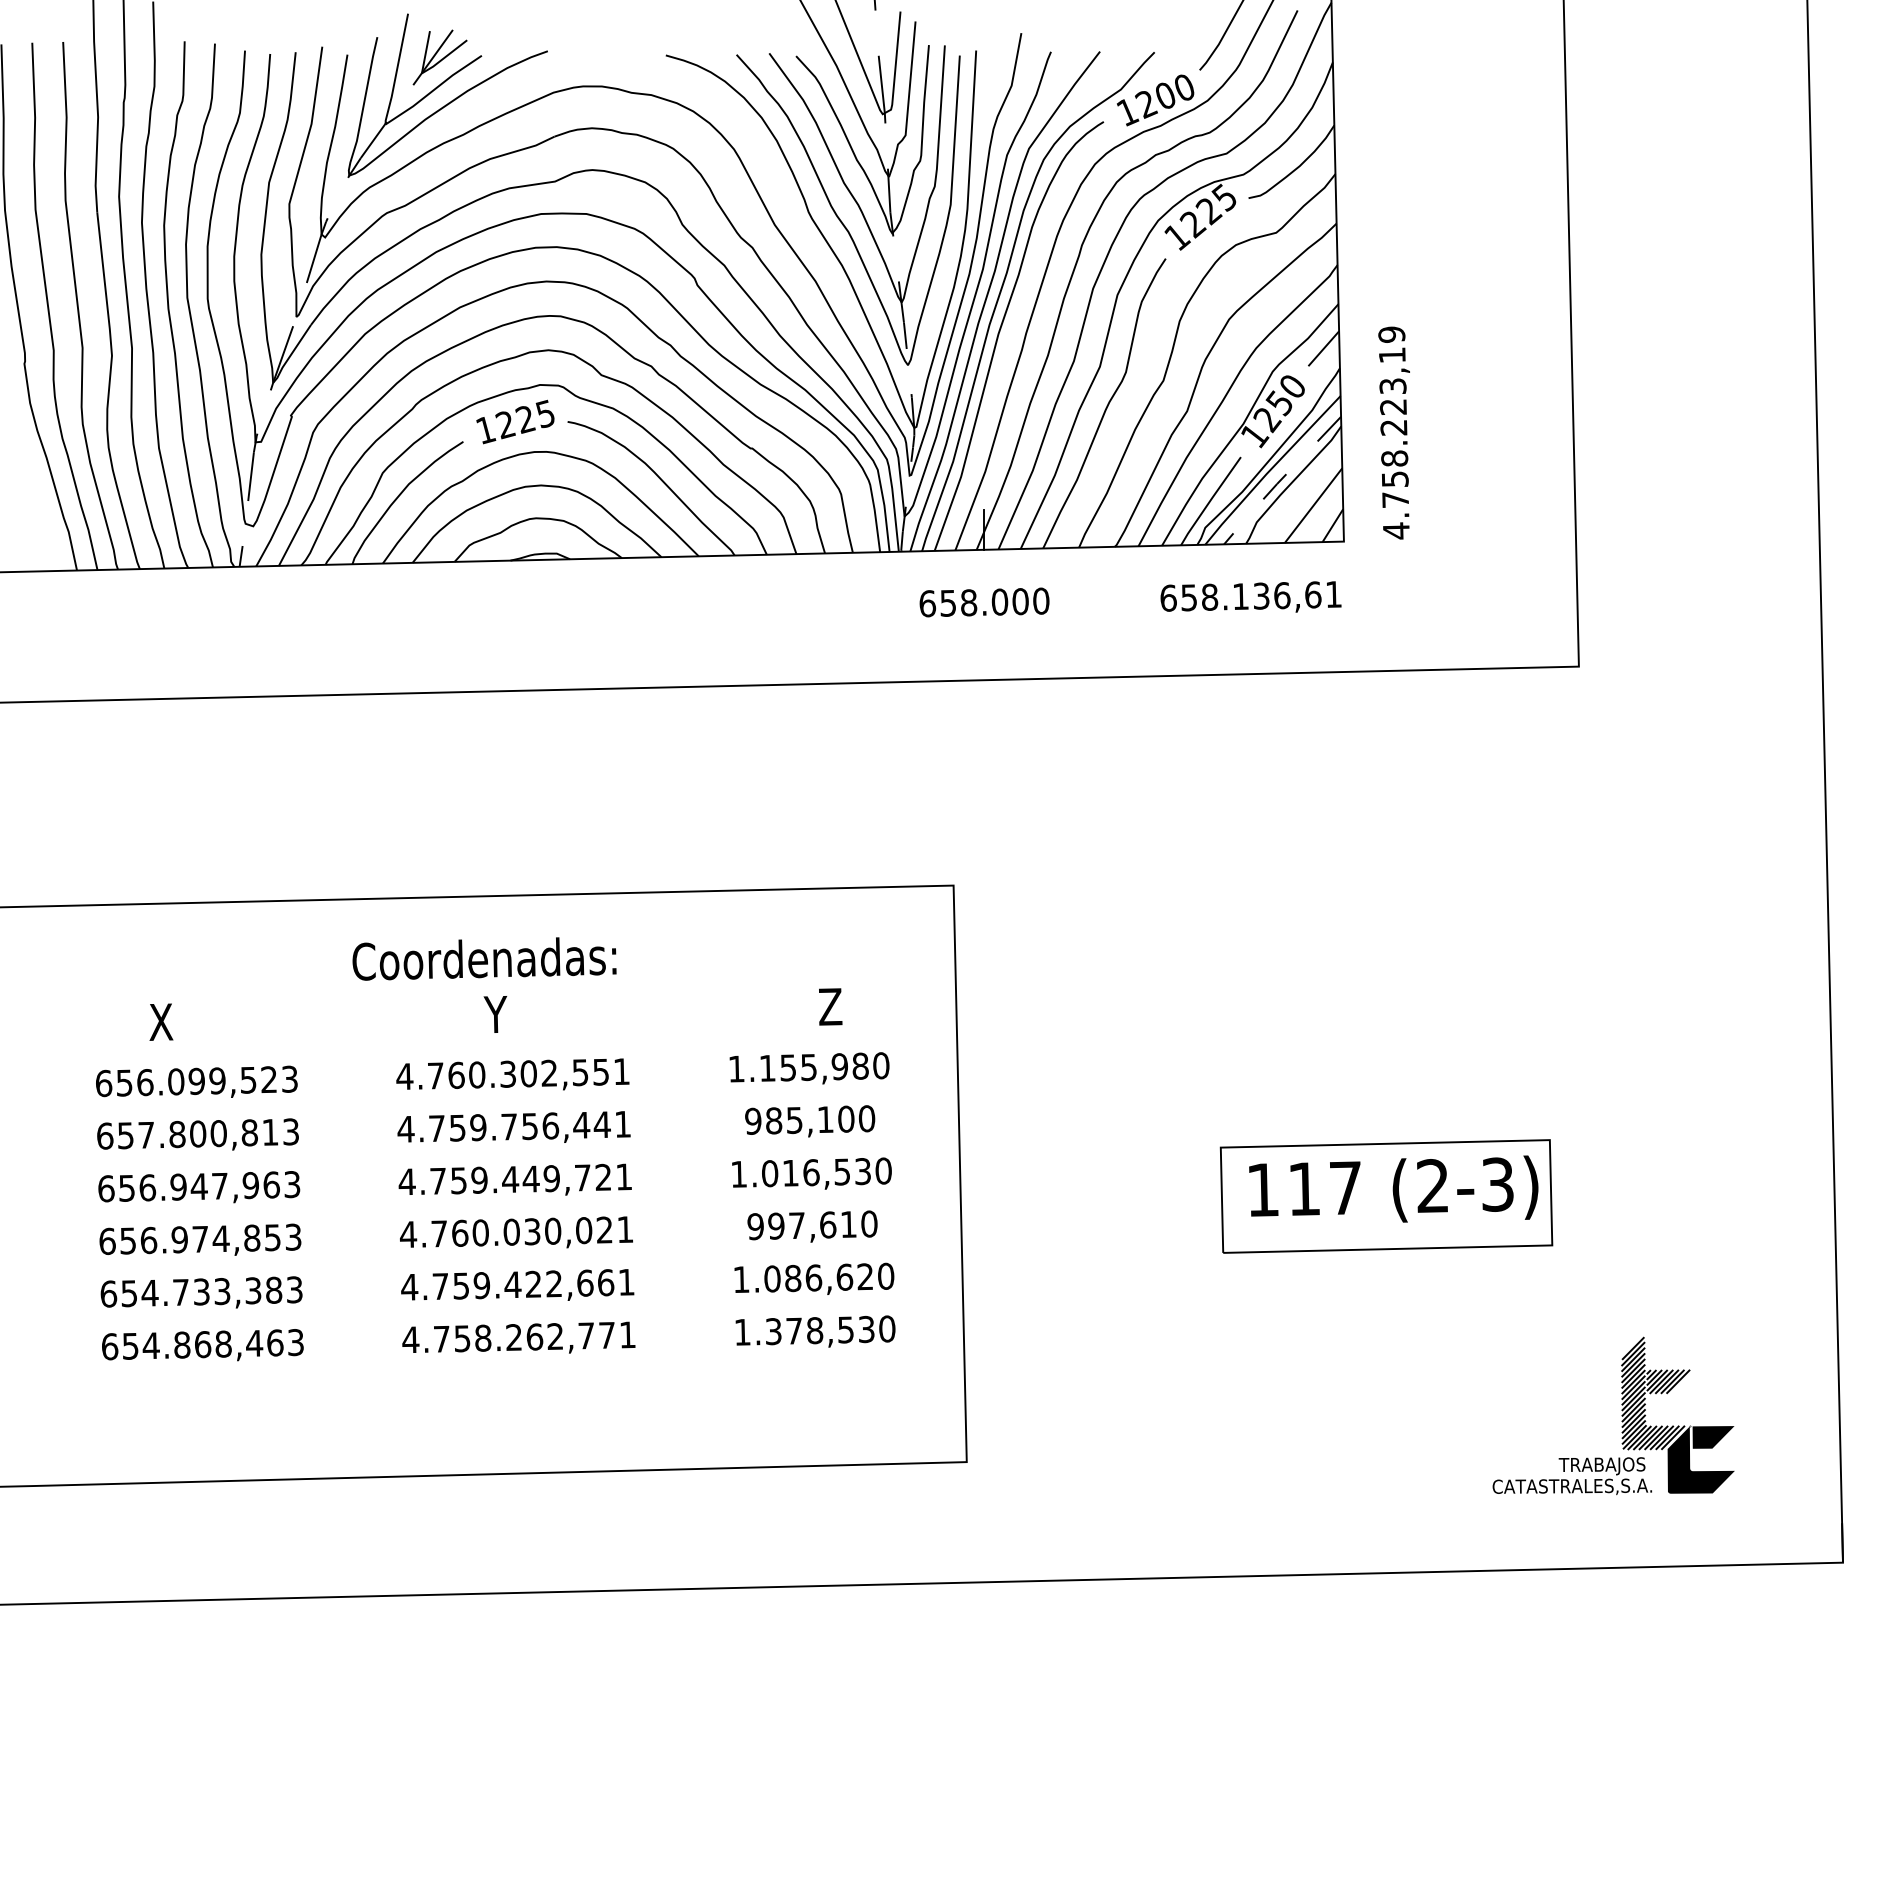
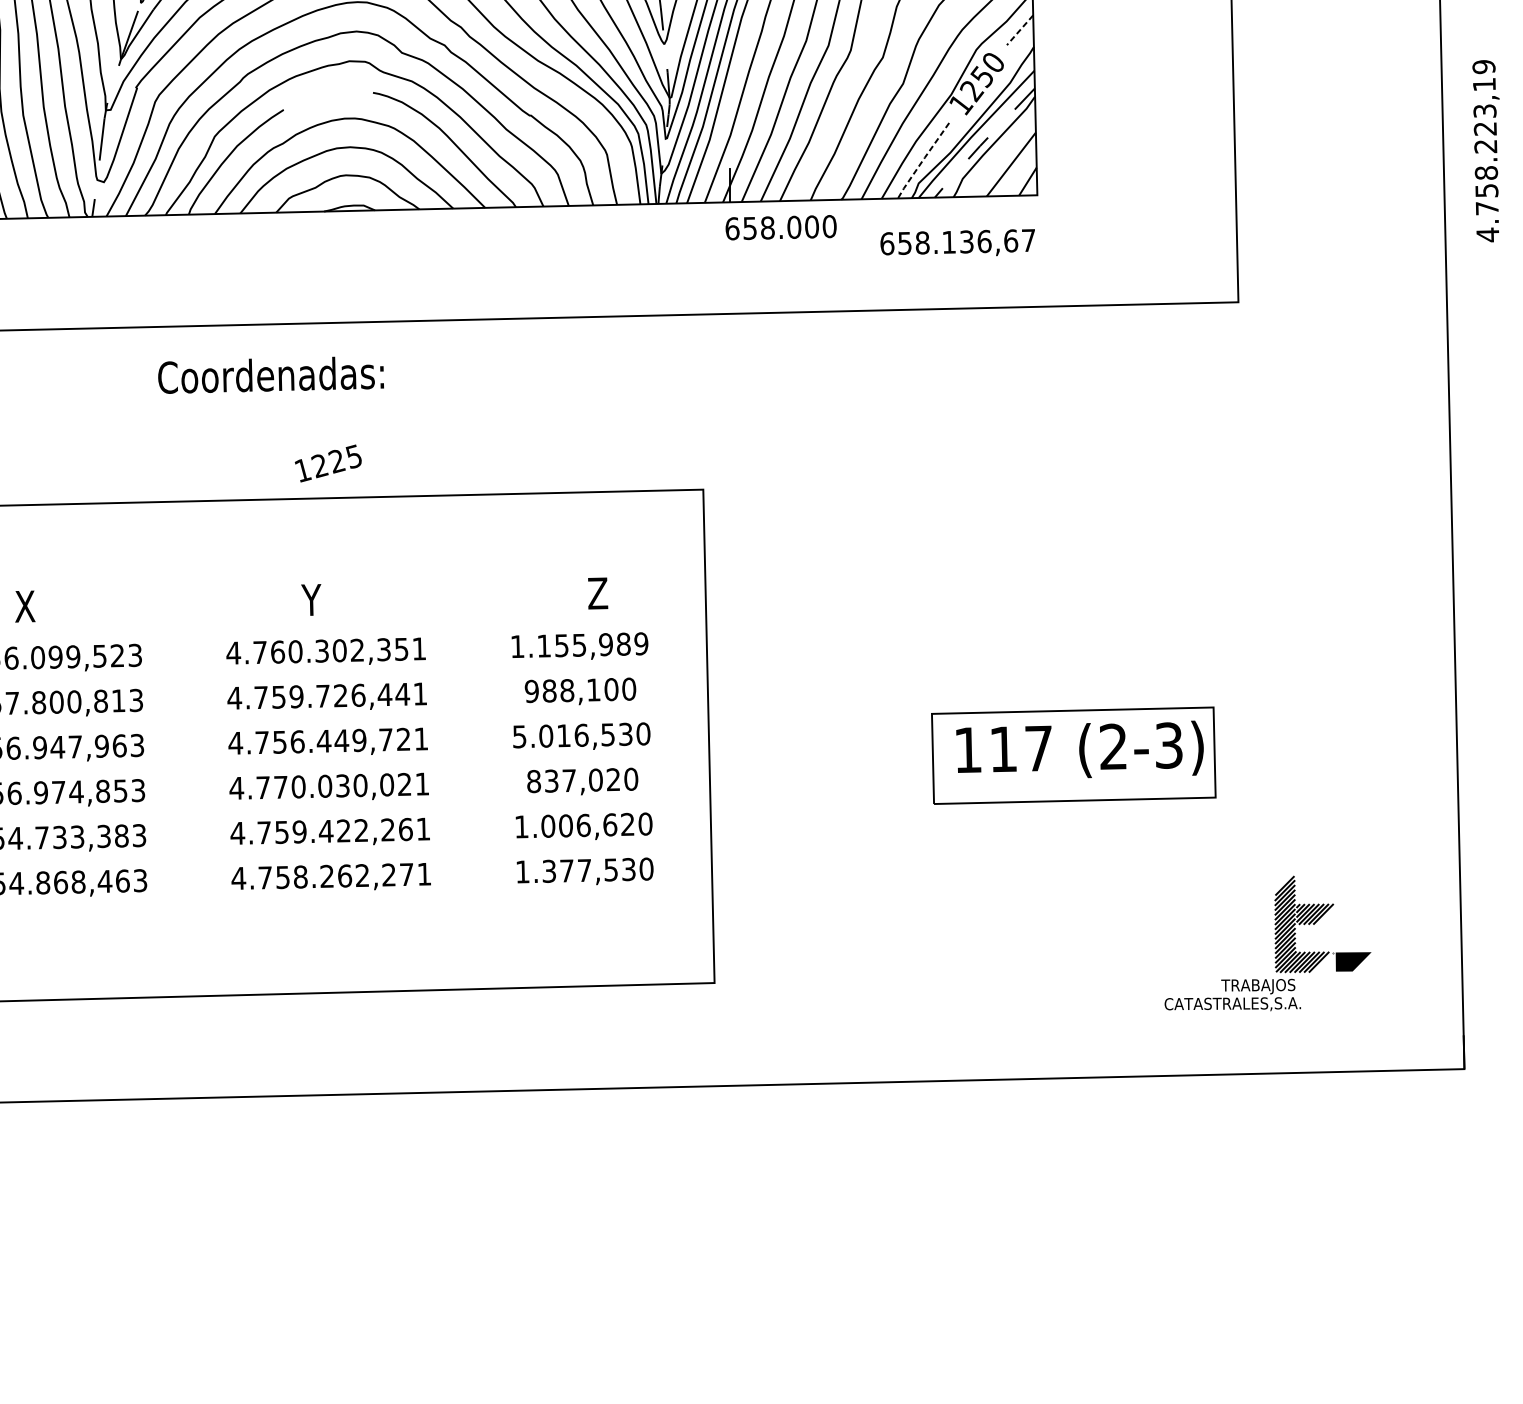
line: (1323, 349) -> (1019, 30), solid -> dashed
text: (515, 421) -> (328, 463), moved
text: (1393, 432) -> (1485, 150), moved
line: (1210, 500) -> (923, 160), solid -> dashed
text: (1333, 594) -> (1028, 240), 658.136,61 -> 658.136,67
text: (984, 602) -> (781, 227), moved
text: (484, 958) -> (271, 374), moved
text: (881, 1065) -> (641, 643), 1.155,980 -> 1.155,989
text: (580, 1072) -> (384, 649), 4.760.302,551 -> 4.760.302,351
text: (794, 1120) -> (567, 690), 985,100 -> 988,100
text: (529, 1126) -> (340, 695), 4.759.756,441 -> 4.759.726,441
text: (738, 1174) -> (519, 736), 1.016,530 -> 5.016,530
text: (479, 1179) -> (297, 741), 4.759.449,721 -> 4.756.449,721
text: (801, 1225) -> (573, 780), 997,610 -> 837,020
text: (460, 1232) -> (281, 786), 4.760.030,021 -> 4.770.030,021
text: (793, 1278) -> (566, 825), 1.086,620 -> 1.006,620
text: (585, 1282) -> (388, 829), 4.759.422,661 -> 4.759.422,261
text: (815, 1330) -> (585, 870), 1.378,530 -> 1.377,530
text: (585, 1335) -> (388, 874), 4.758.262,771 -> 4.758.262,271
fill: (1700, 1459) -> (1342, 980), removed

